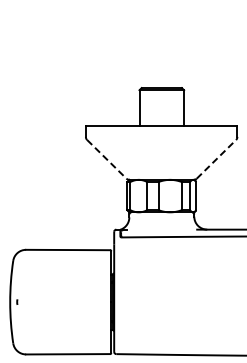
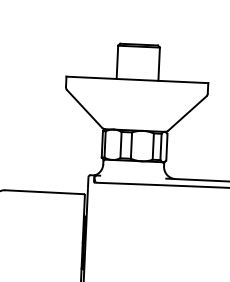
line: (106, 159) -> (84, 109), dashed -> solid
line: (216, 159) -> (187, 113), dashed -> solid

